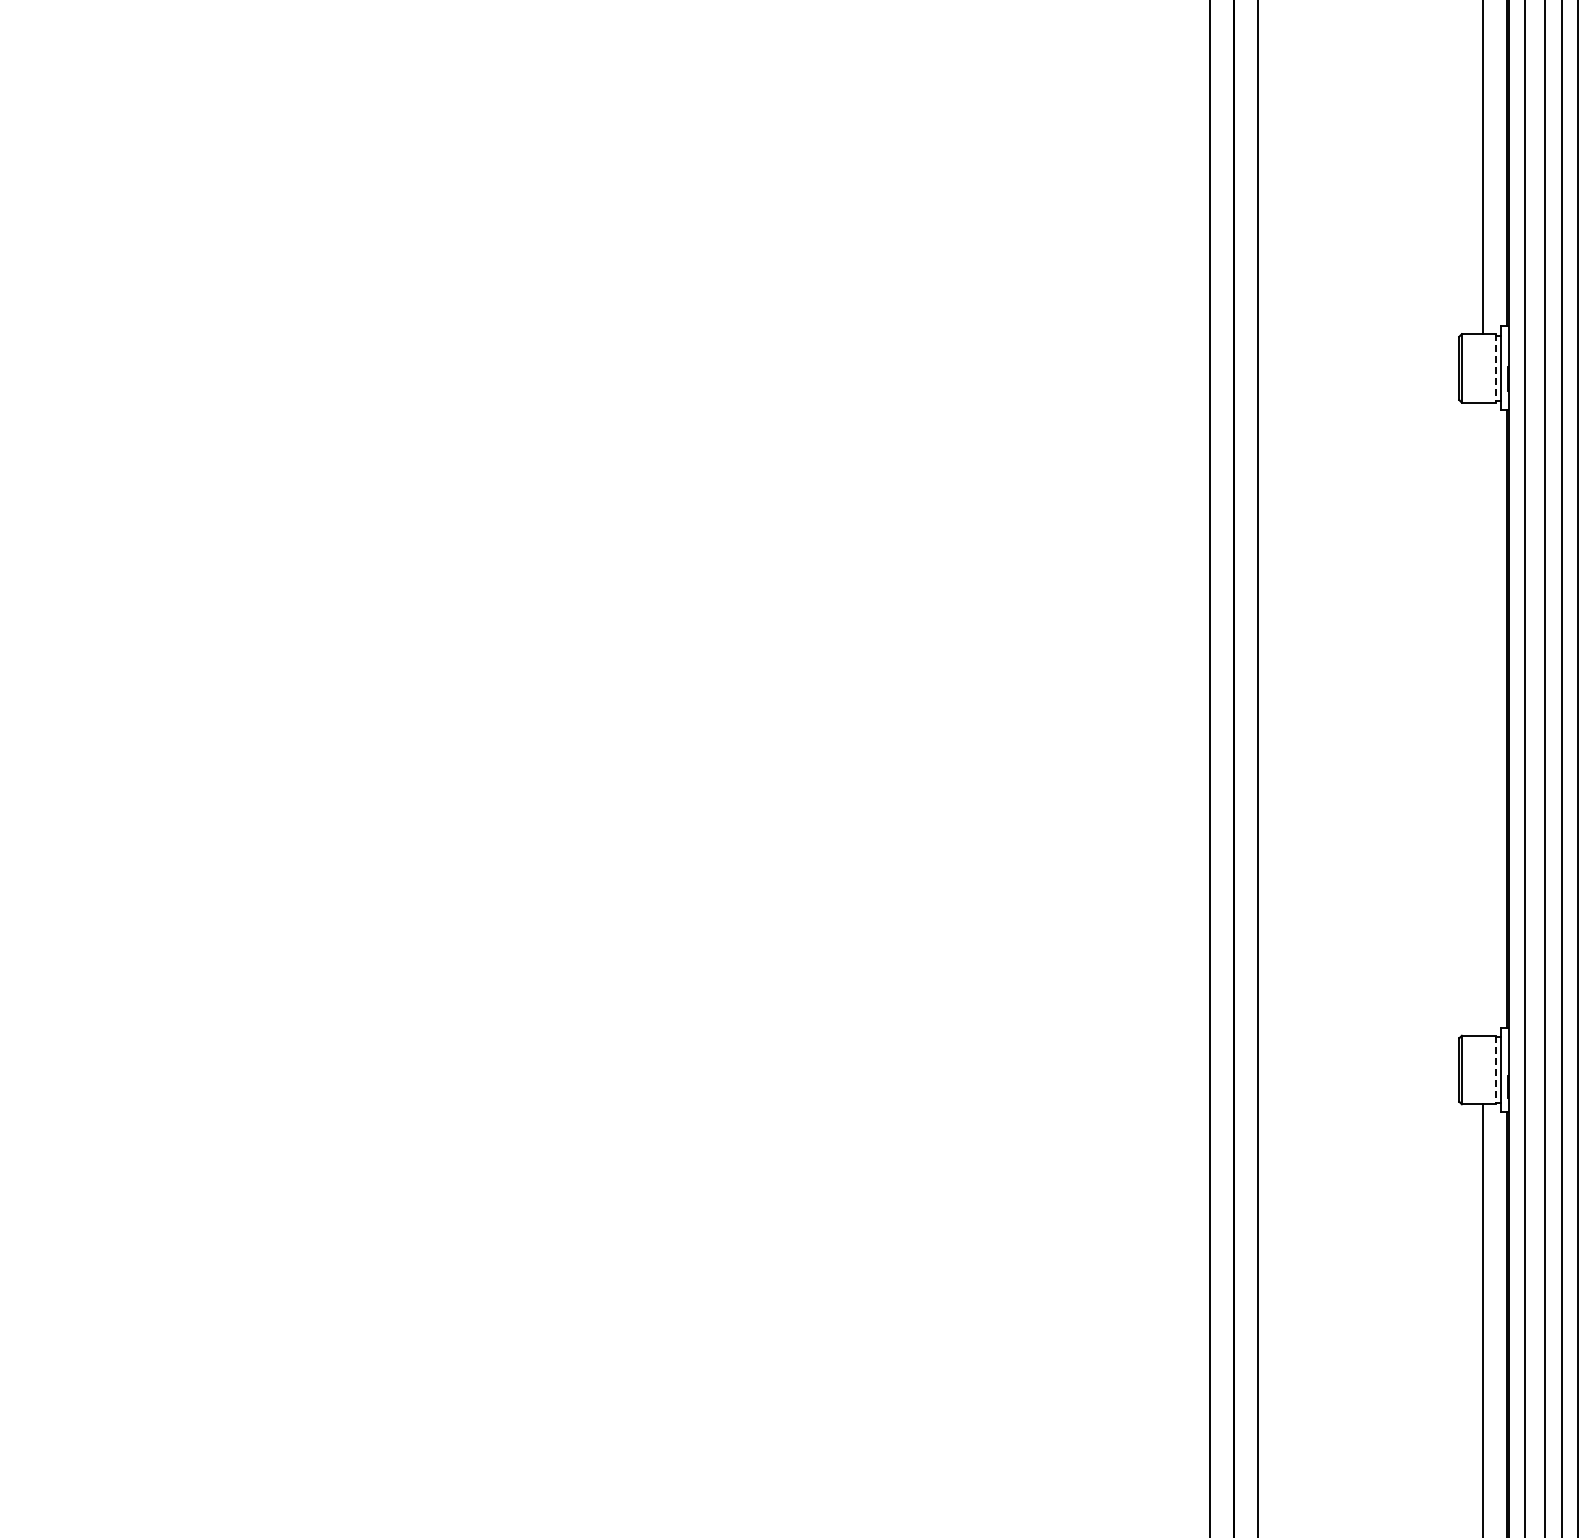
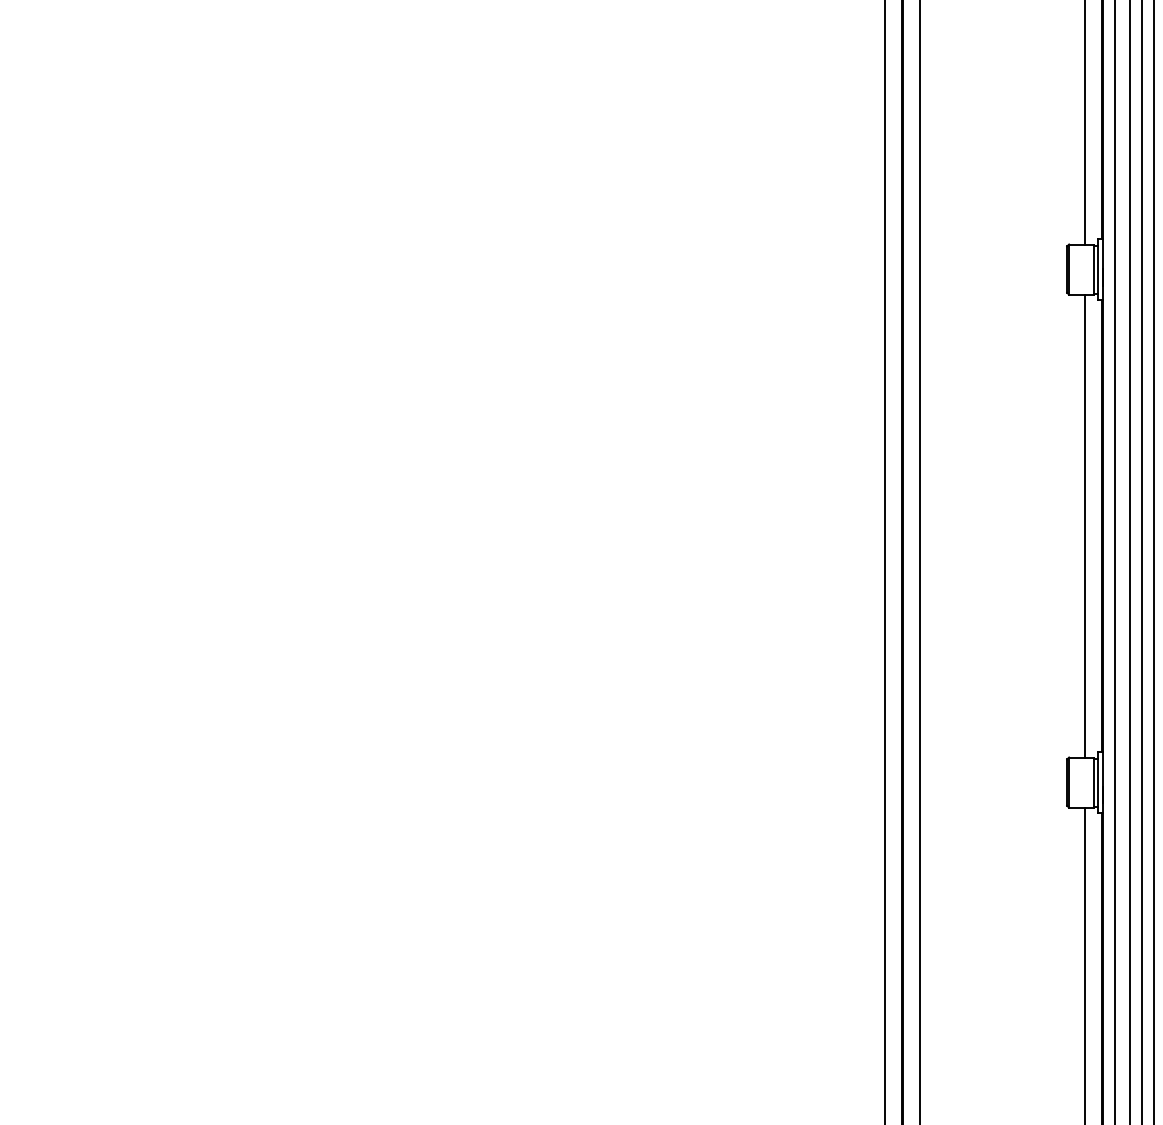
line: (1495, 368) -> (1093, 269), dashed -> solid
line: (1483, 718) -> (1084, 525), added
line: (1495, 1070) -> (1093, 782), dashed -> solid

